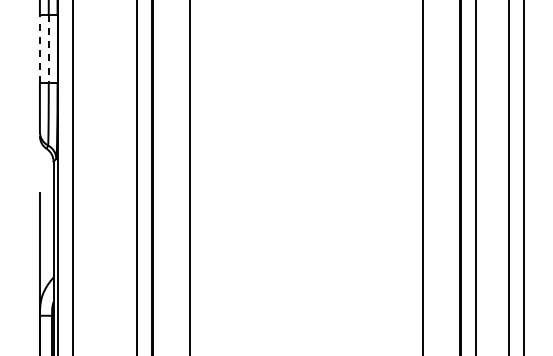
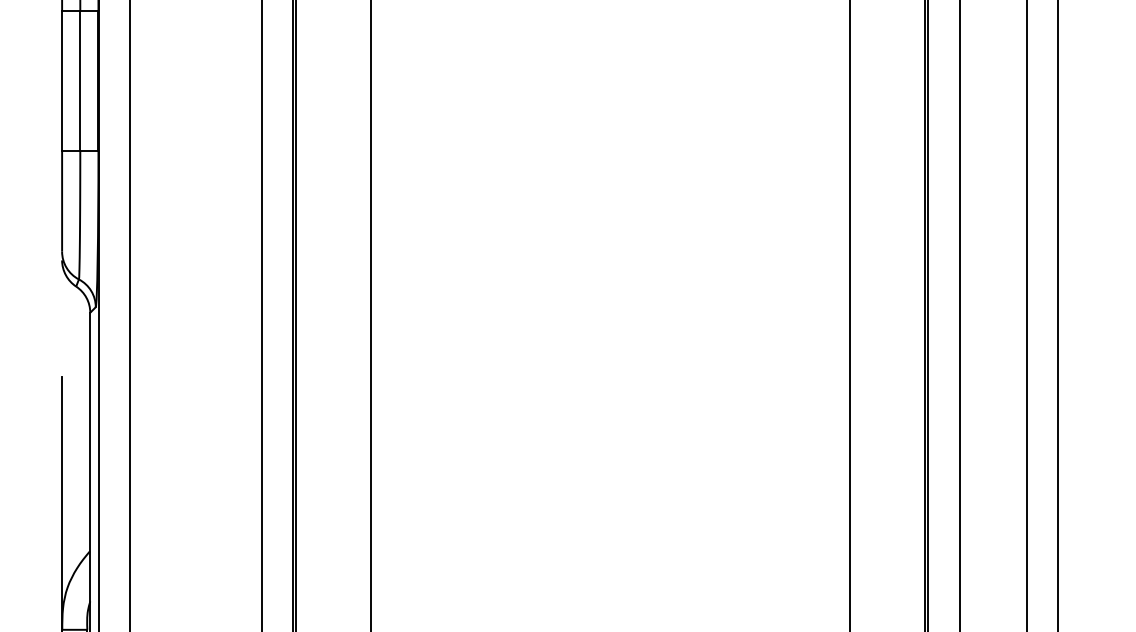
line: (39, 49) -> (61, 81), dashed -> solid
line: (48, 49) -> (79, 81), dashed -> solid

